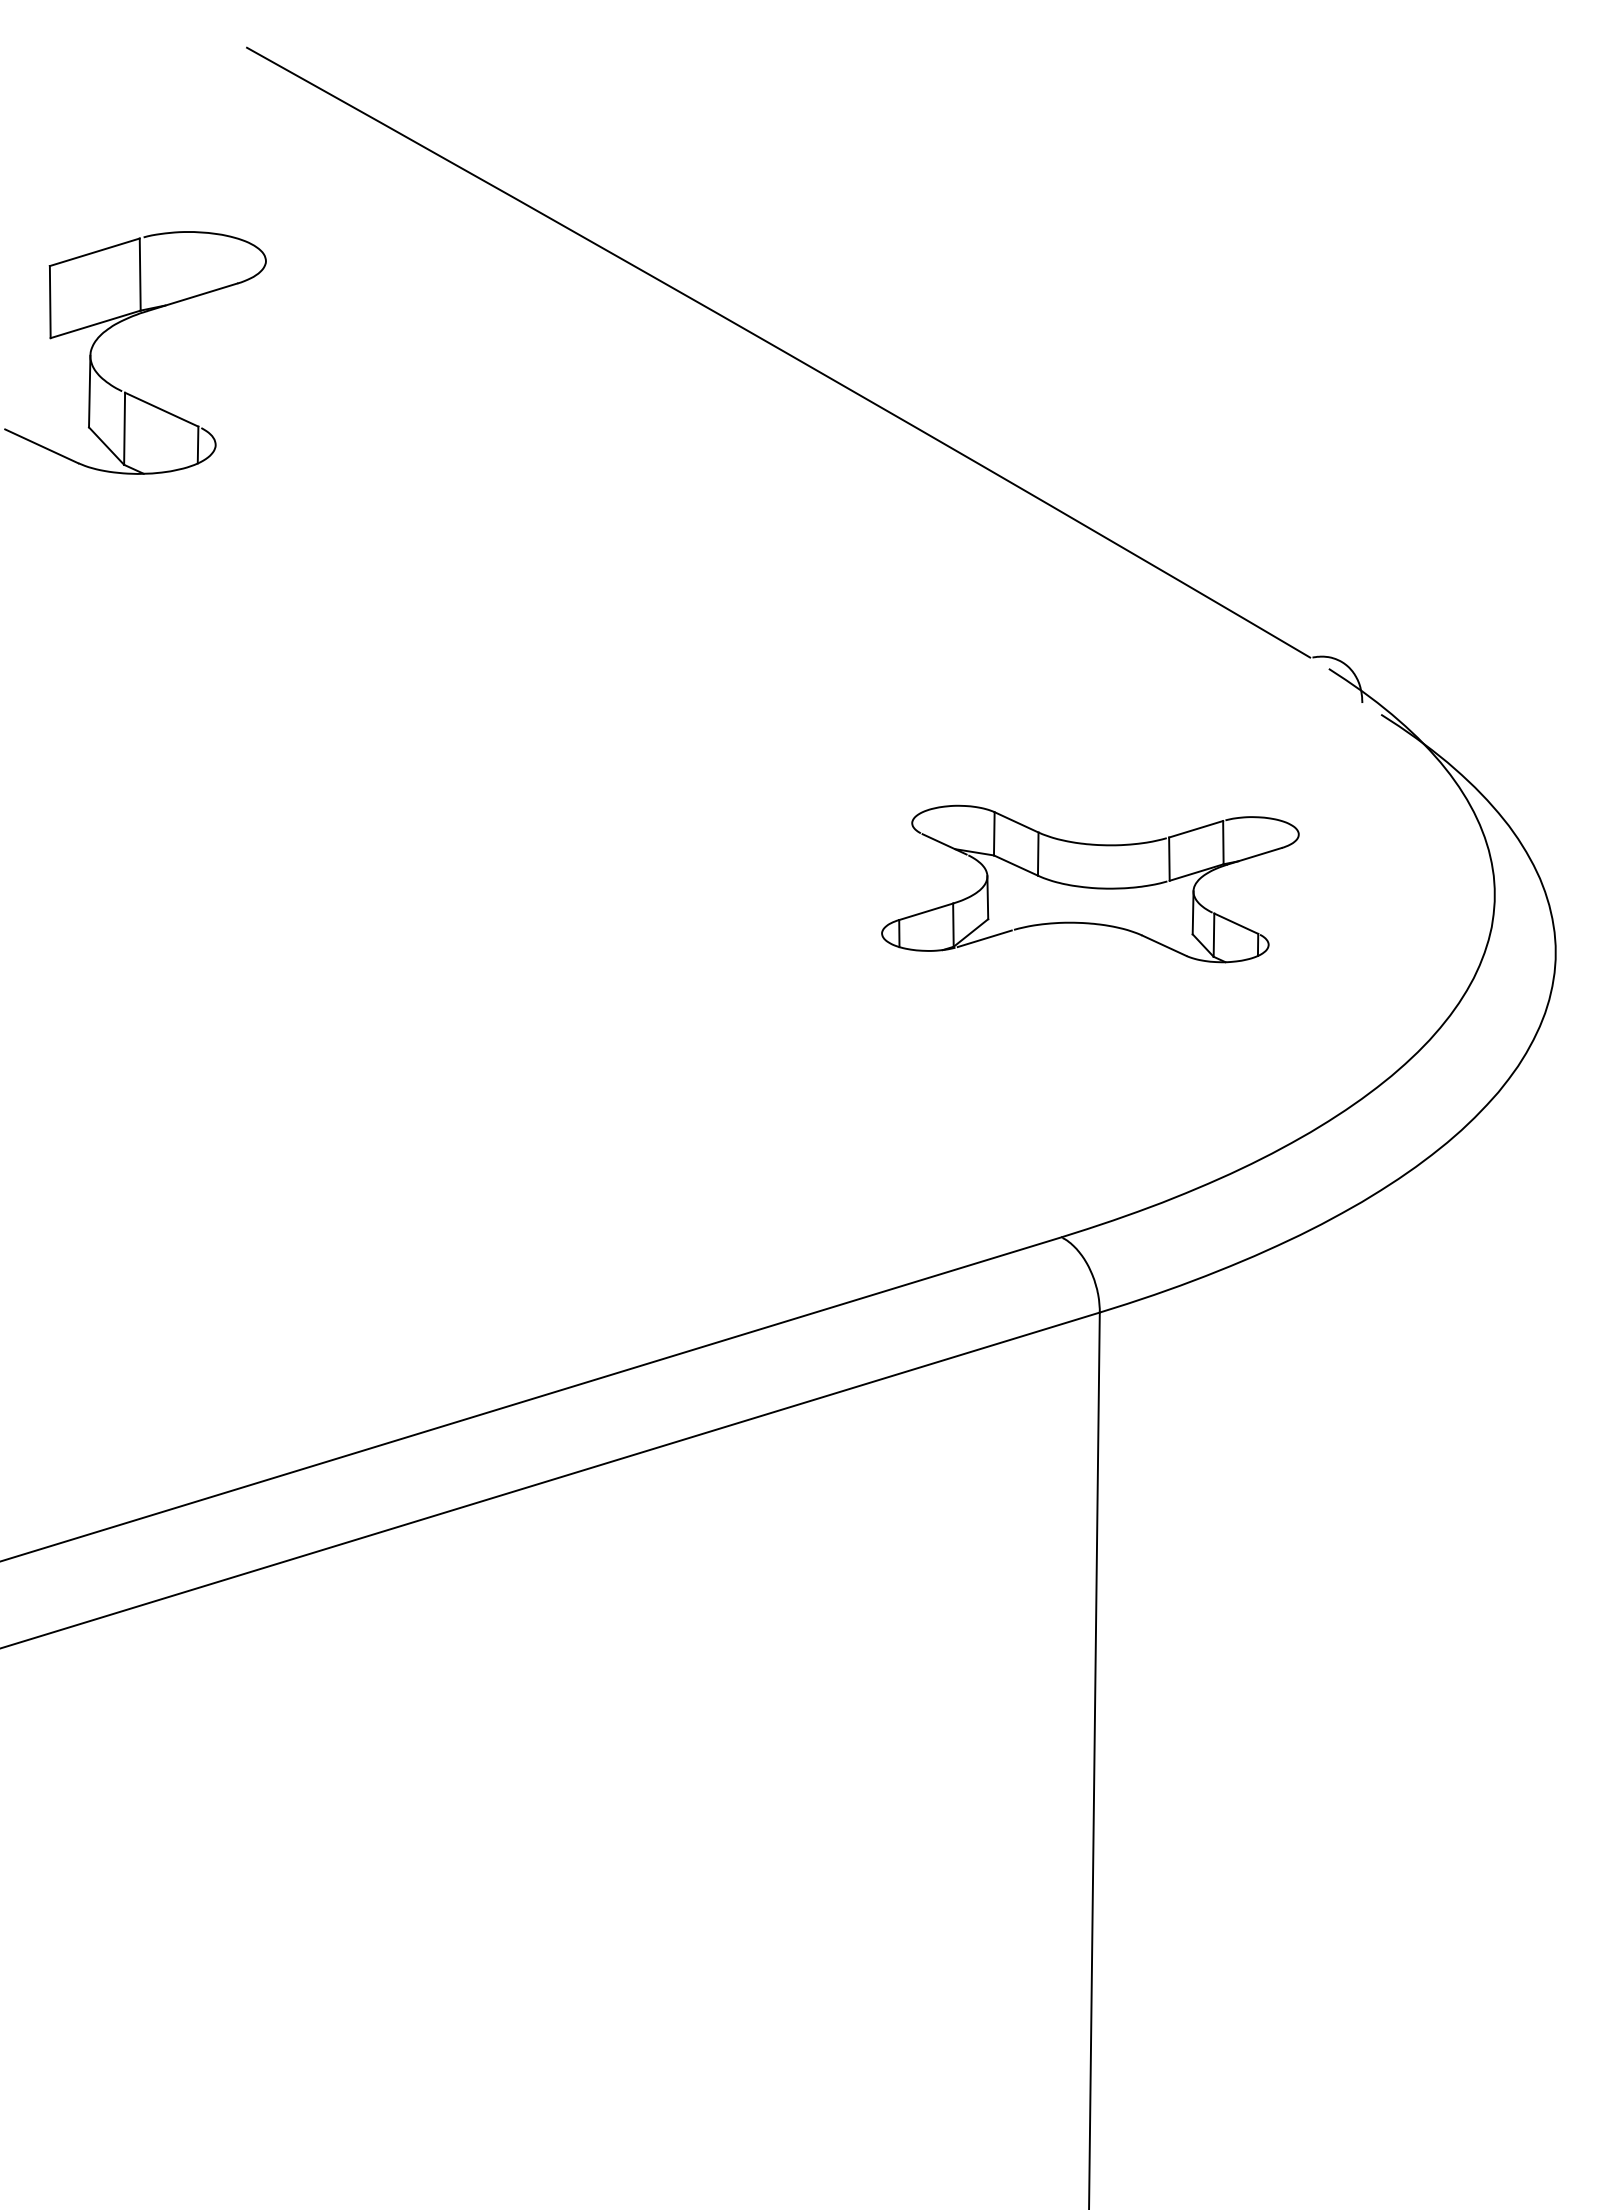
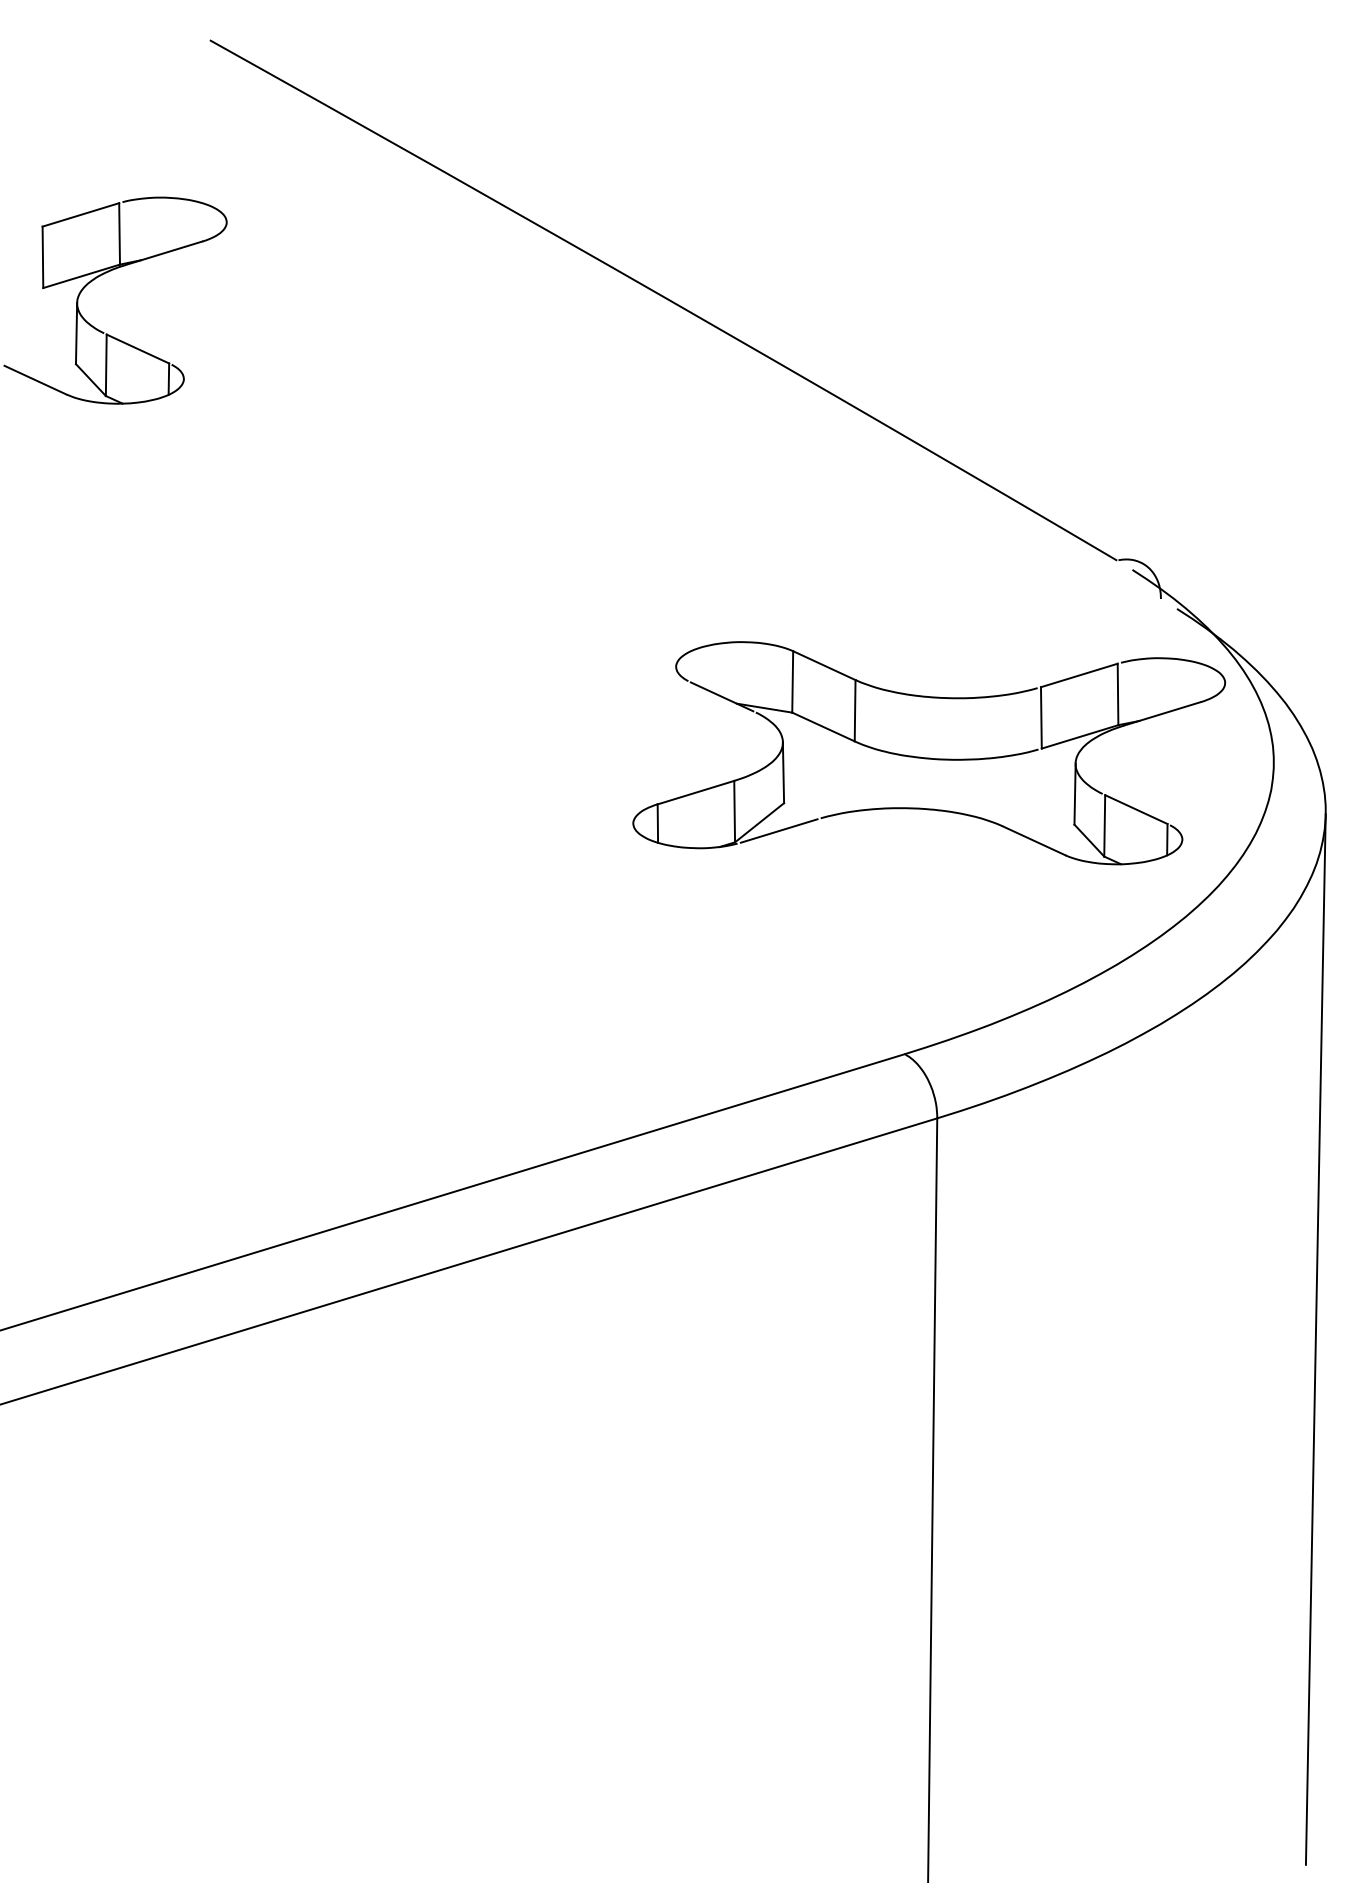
part: (1090, 883) -> (929, 752), size x1.67
line: (1543, 1571) -> (1315, 1339), added

